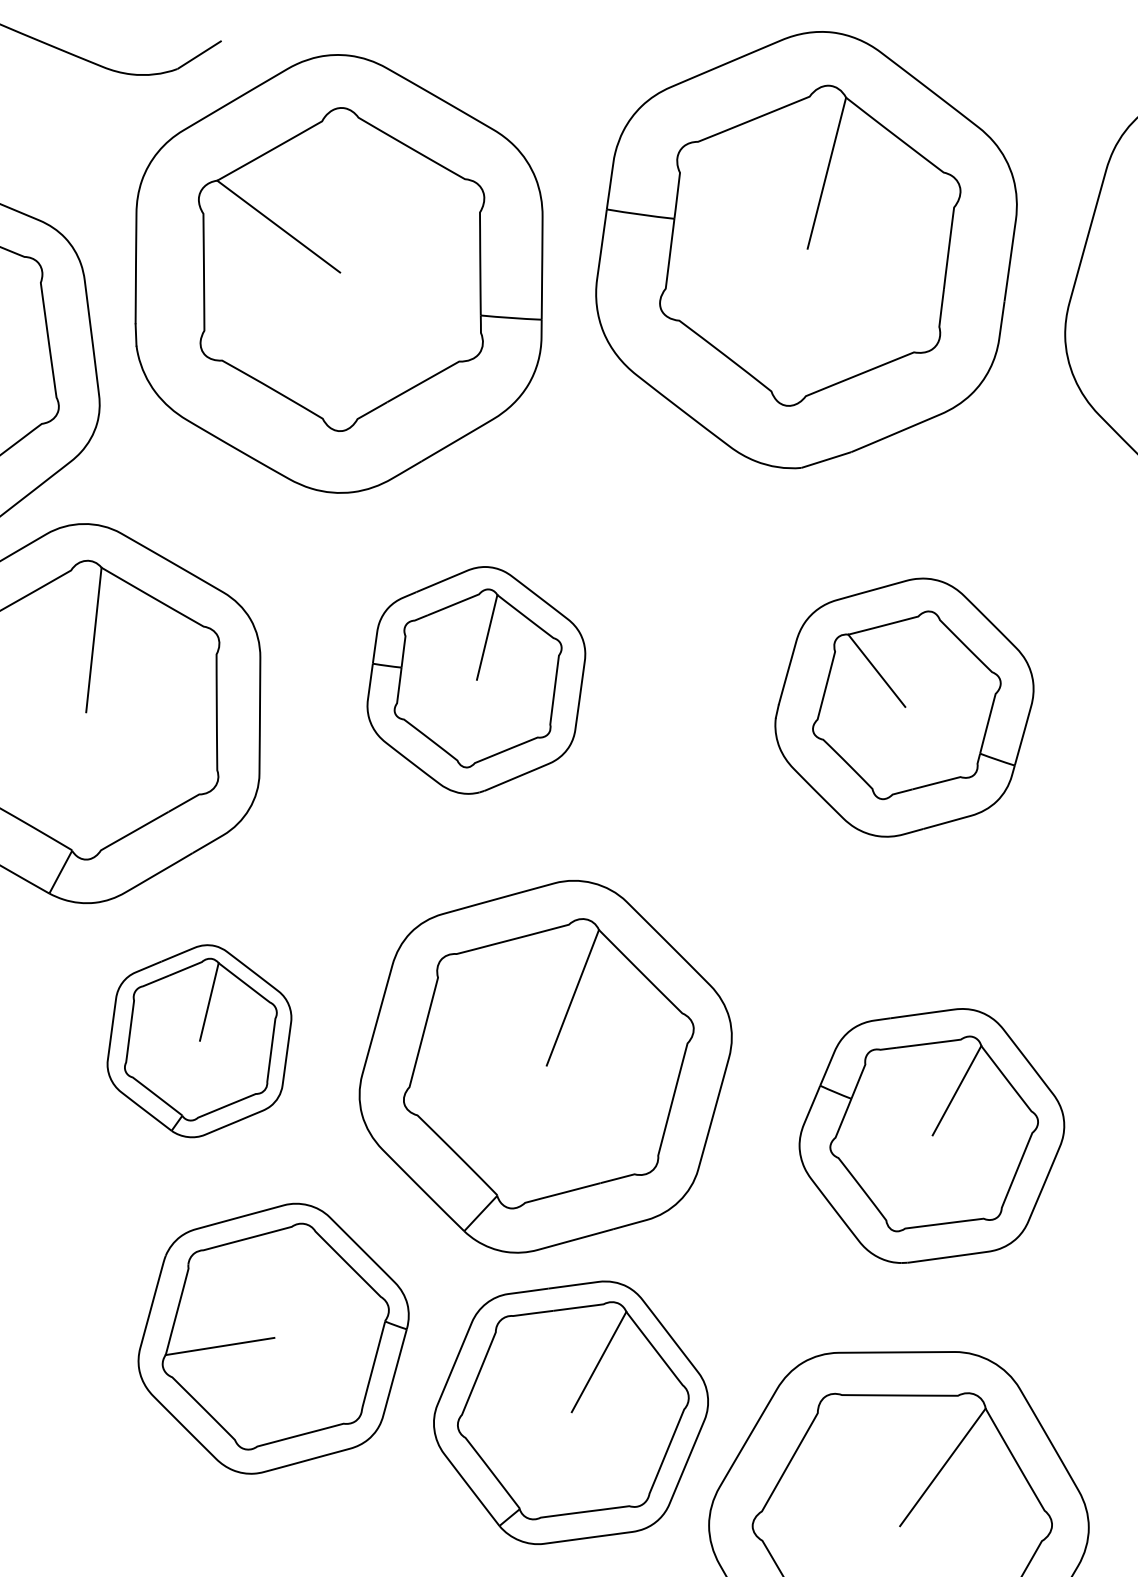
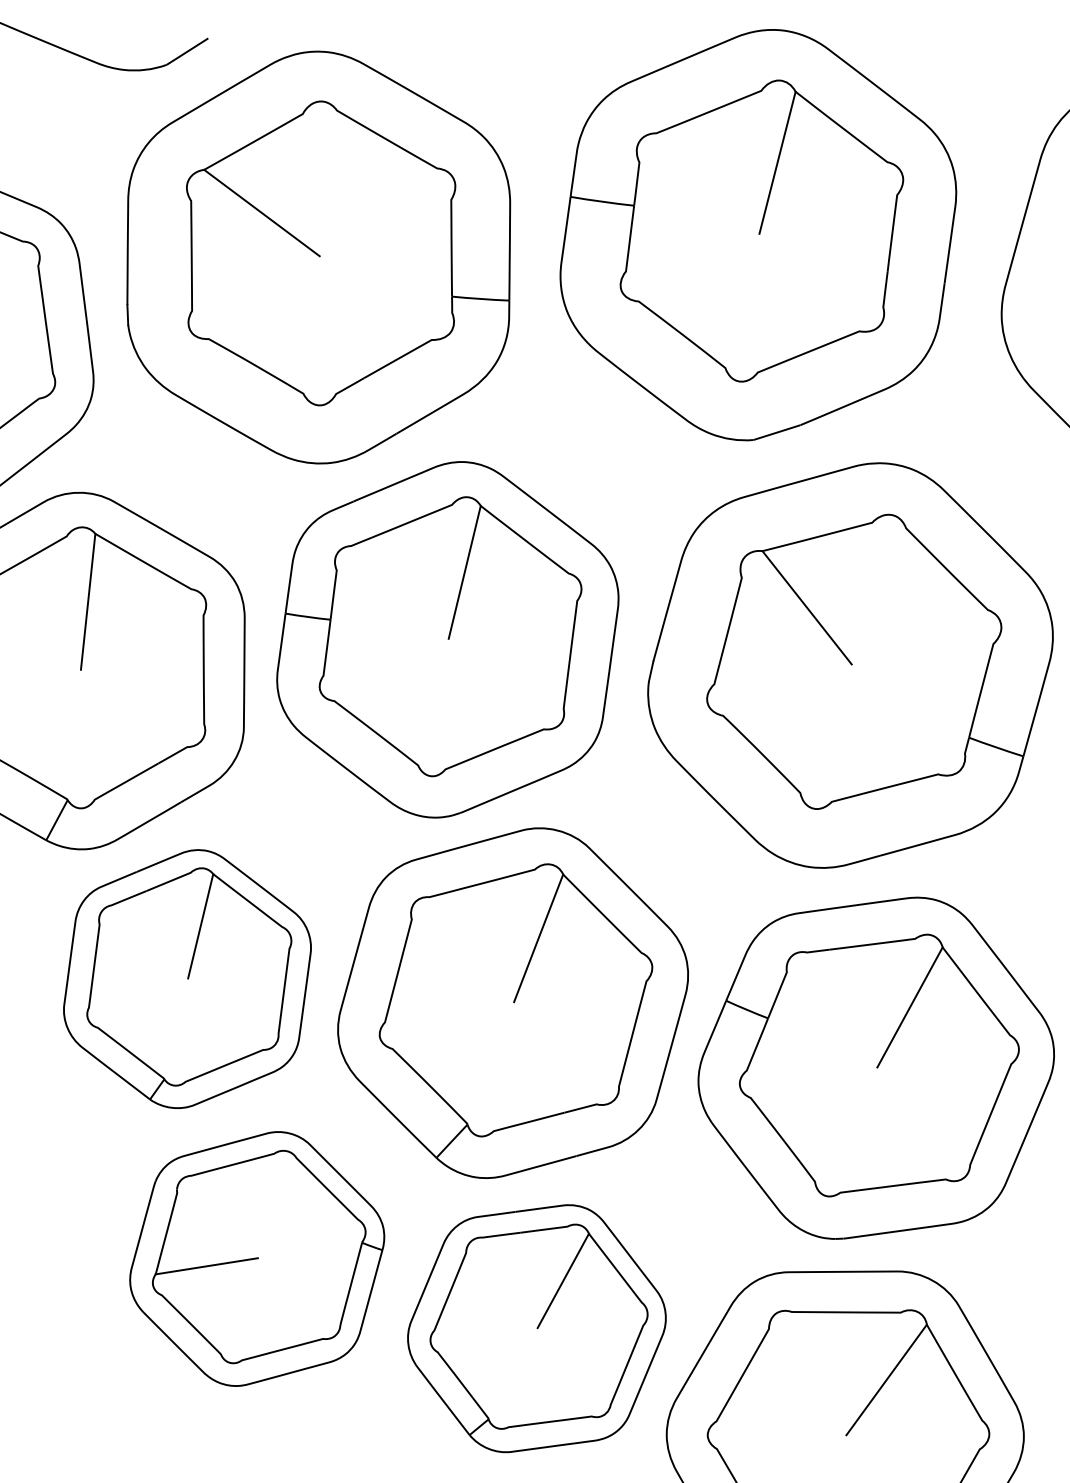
part: (476, 680) -> (448, 639), size x1.67
part: (904, 707) -> (850, 665), size x1.67
part: (199, 1041) -> (187, 979), size x1.43
part: (931, 1135) -> (875, 1067), size x1.43

